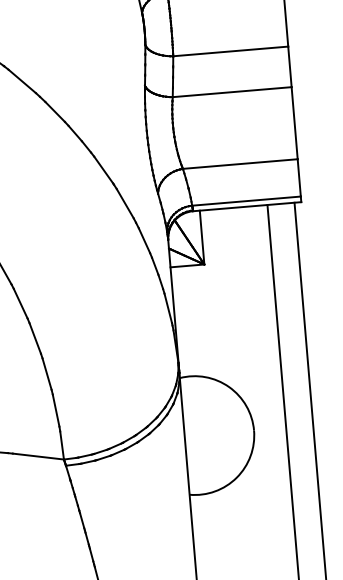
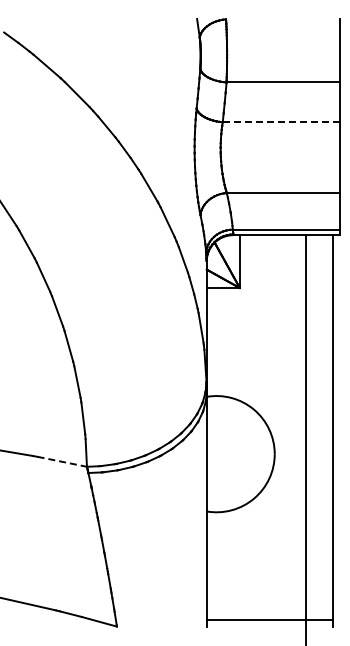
line: (231, 92) -> (280, 122), solid -> dashed
line: (38, 456) -> (62, 461), solid -> dashed

